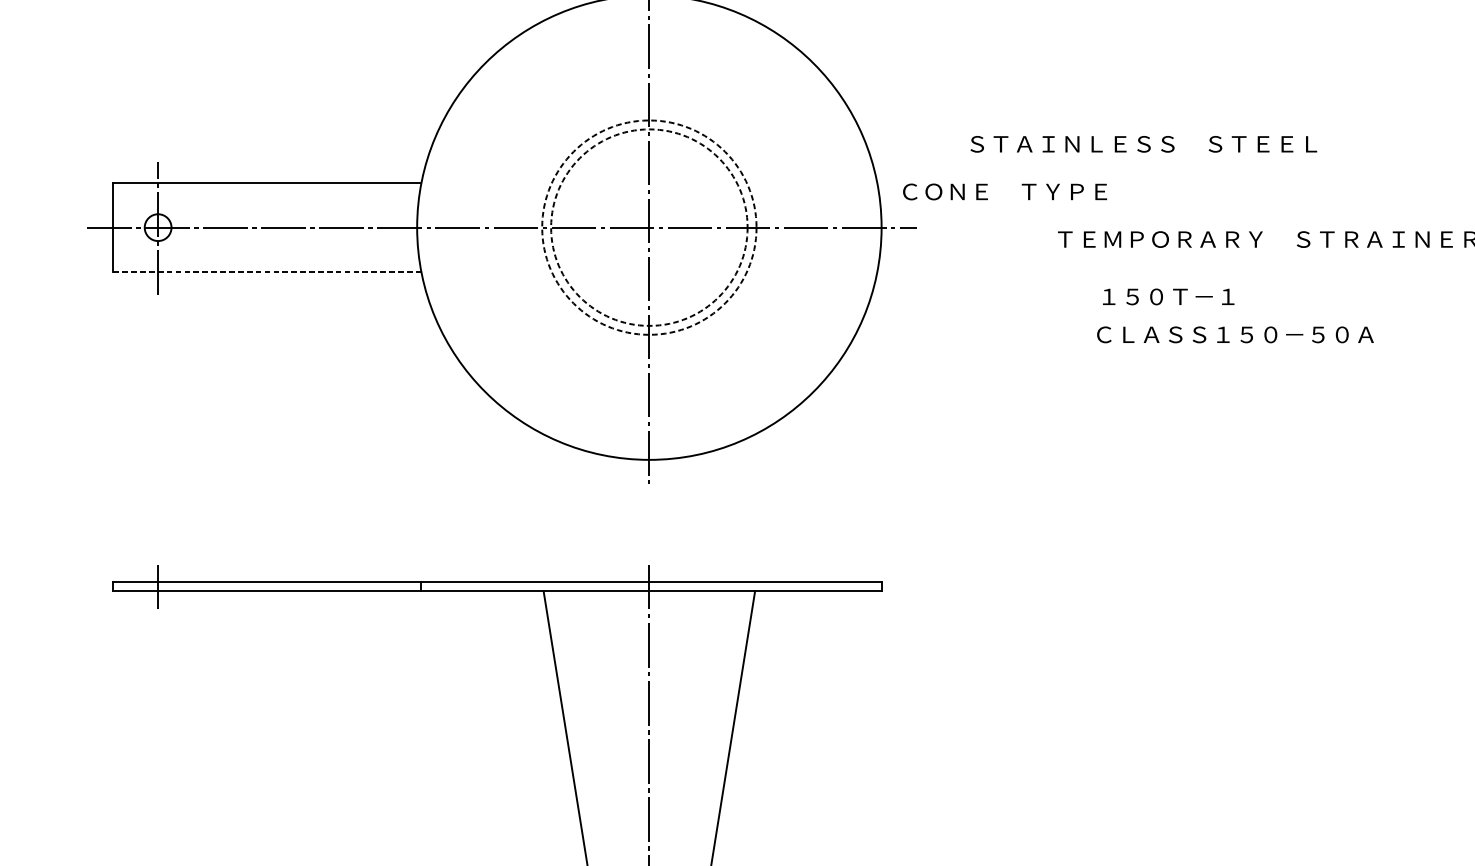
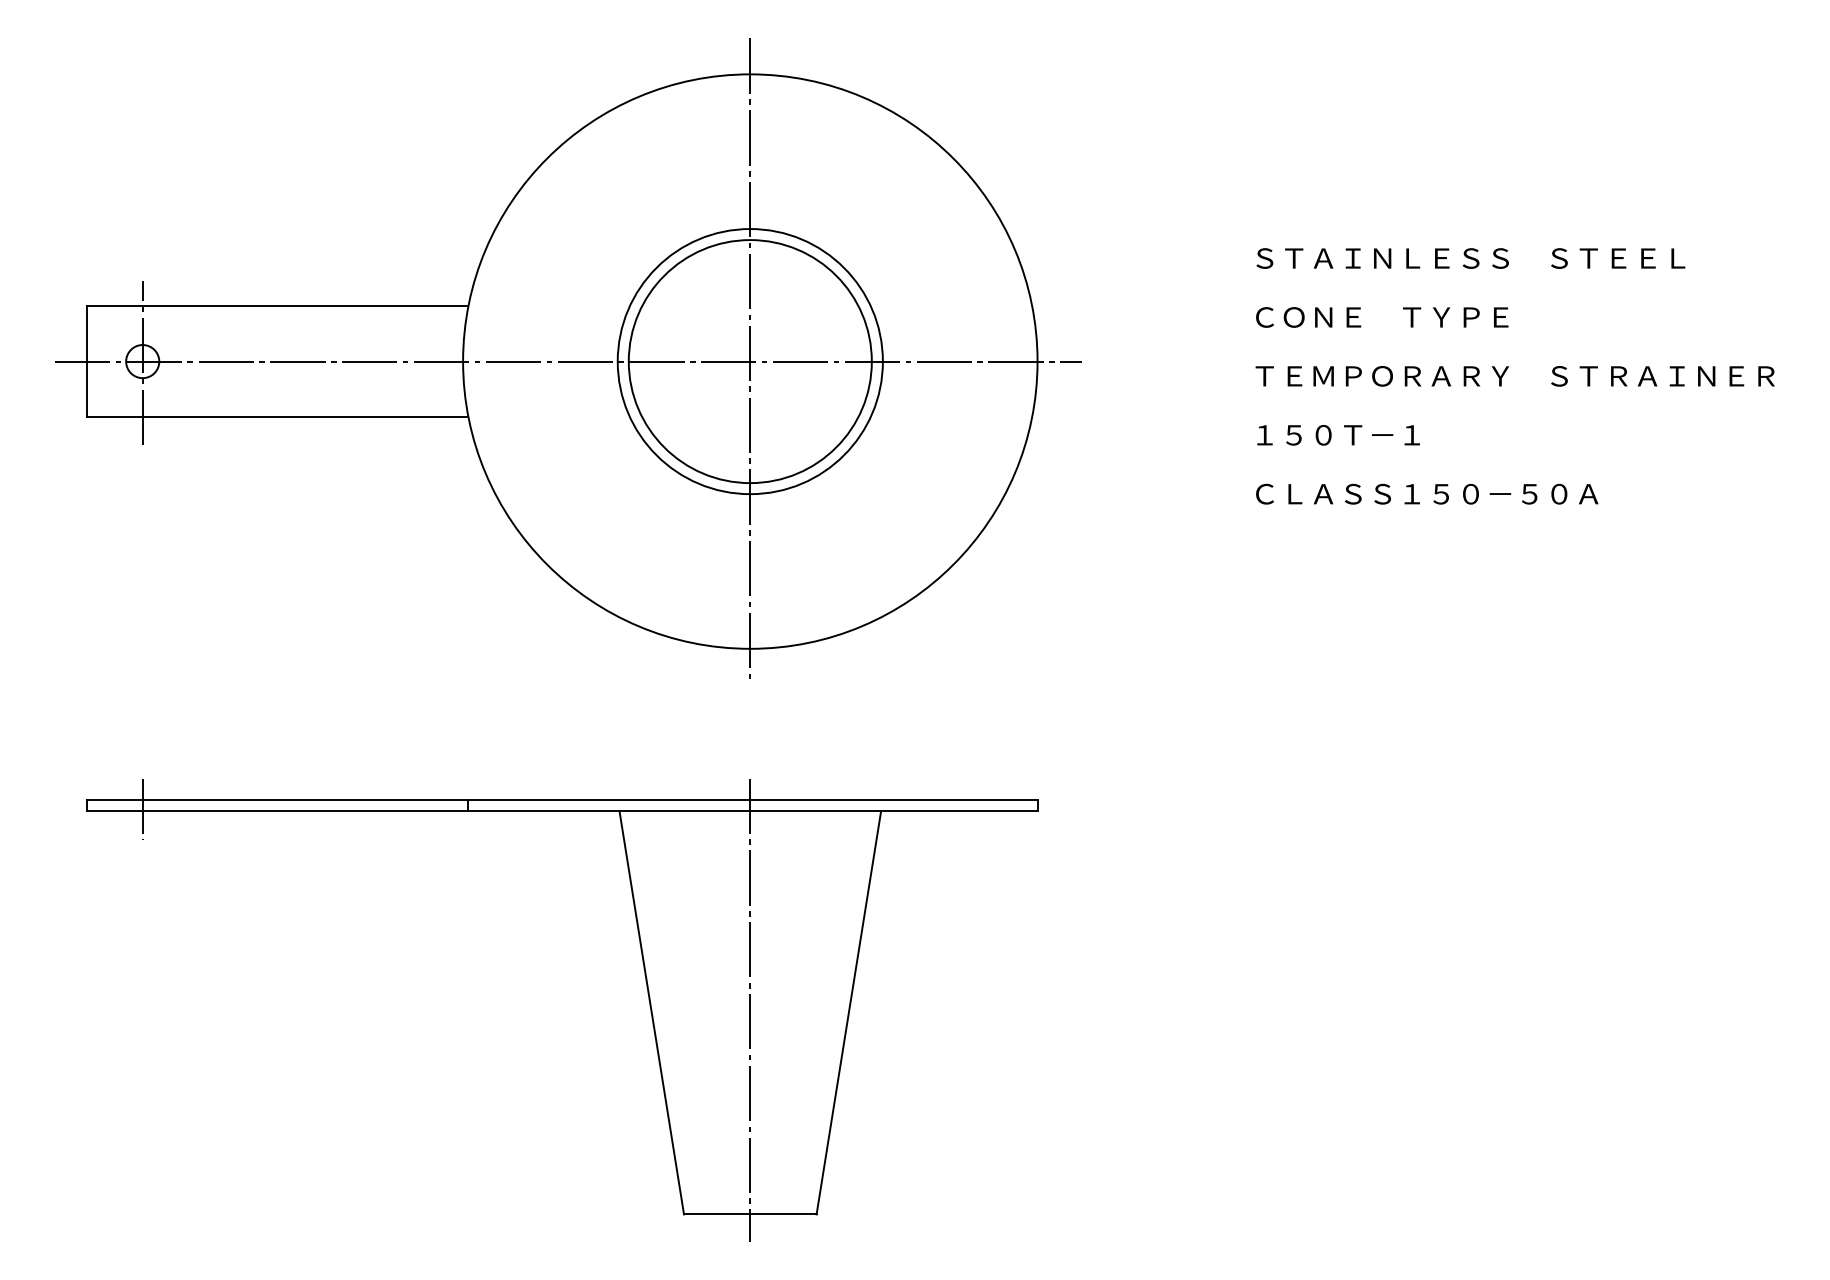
text: (1143, 144) -> (1470, 258), moved
text: (1005, 191) -> (1382, 317), moved
circle: (648, 227) -> (749, 361), dashed -> solid
circle: (648, 227) -> (749, 361), dashed -> solid
line: (267, 272) -> (277, 416), dashed -> solid
text: (1168, 297) -> (1338, 435), moved
text: (1235, 334) -> (1427, 493), moved

